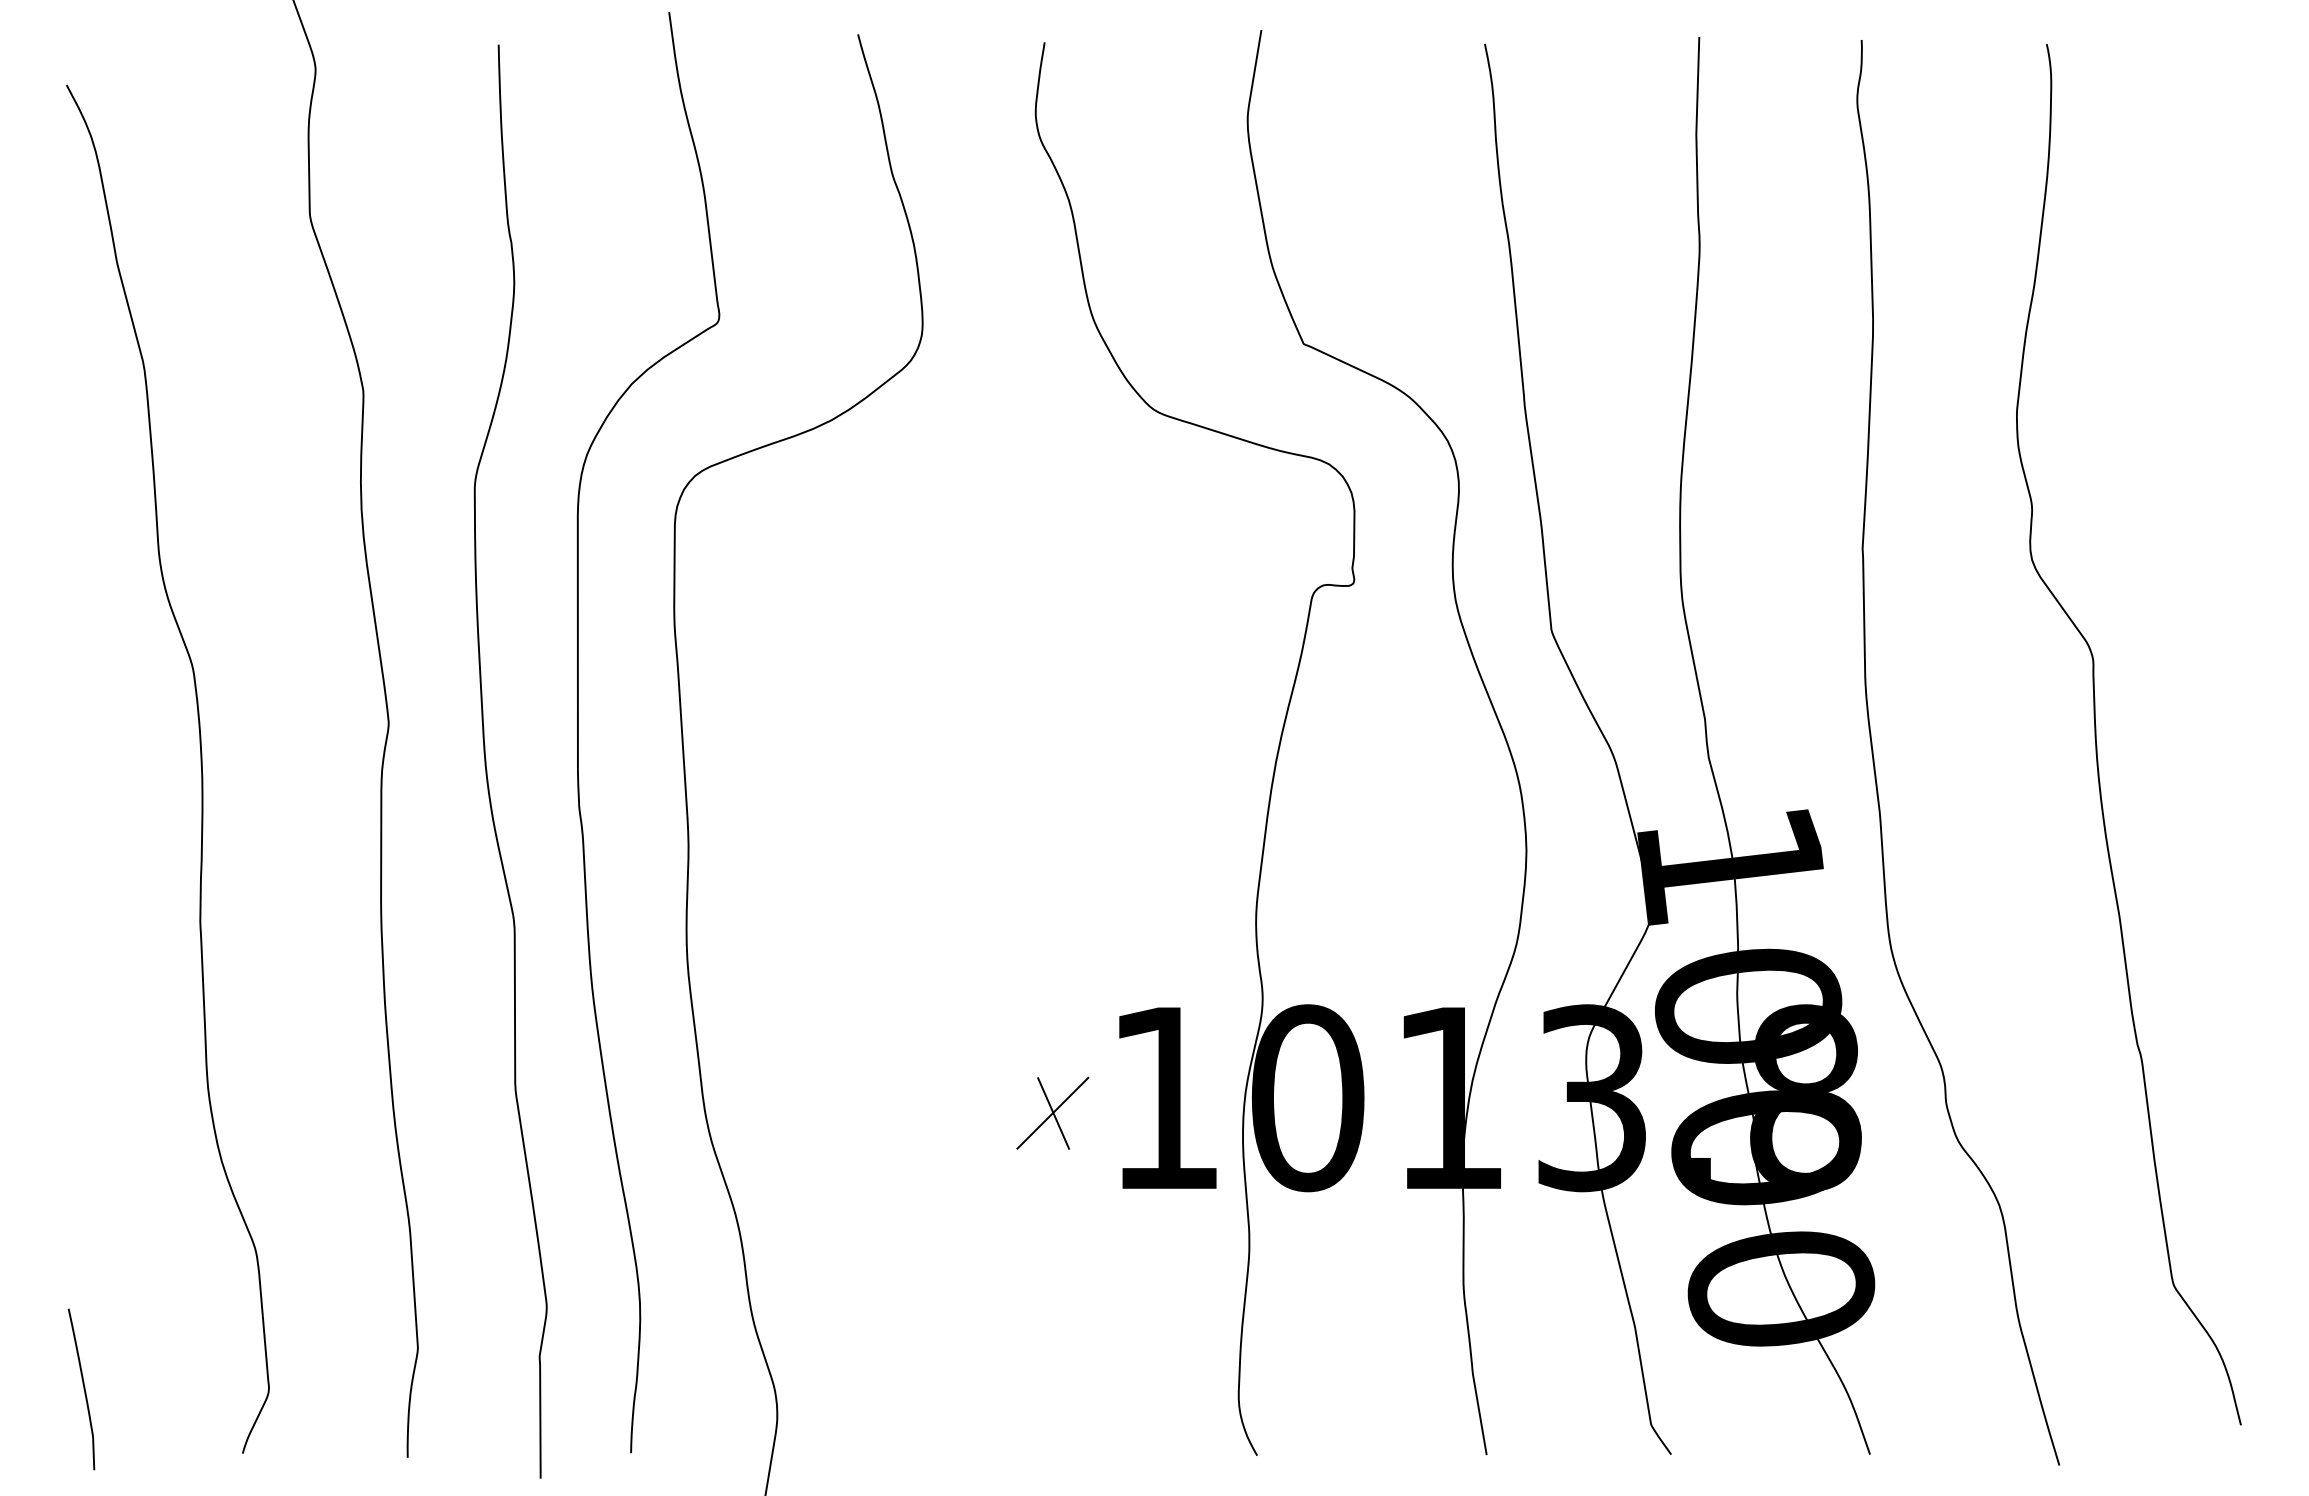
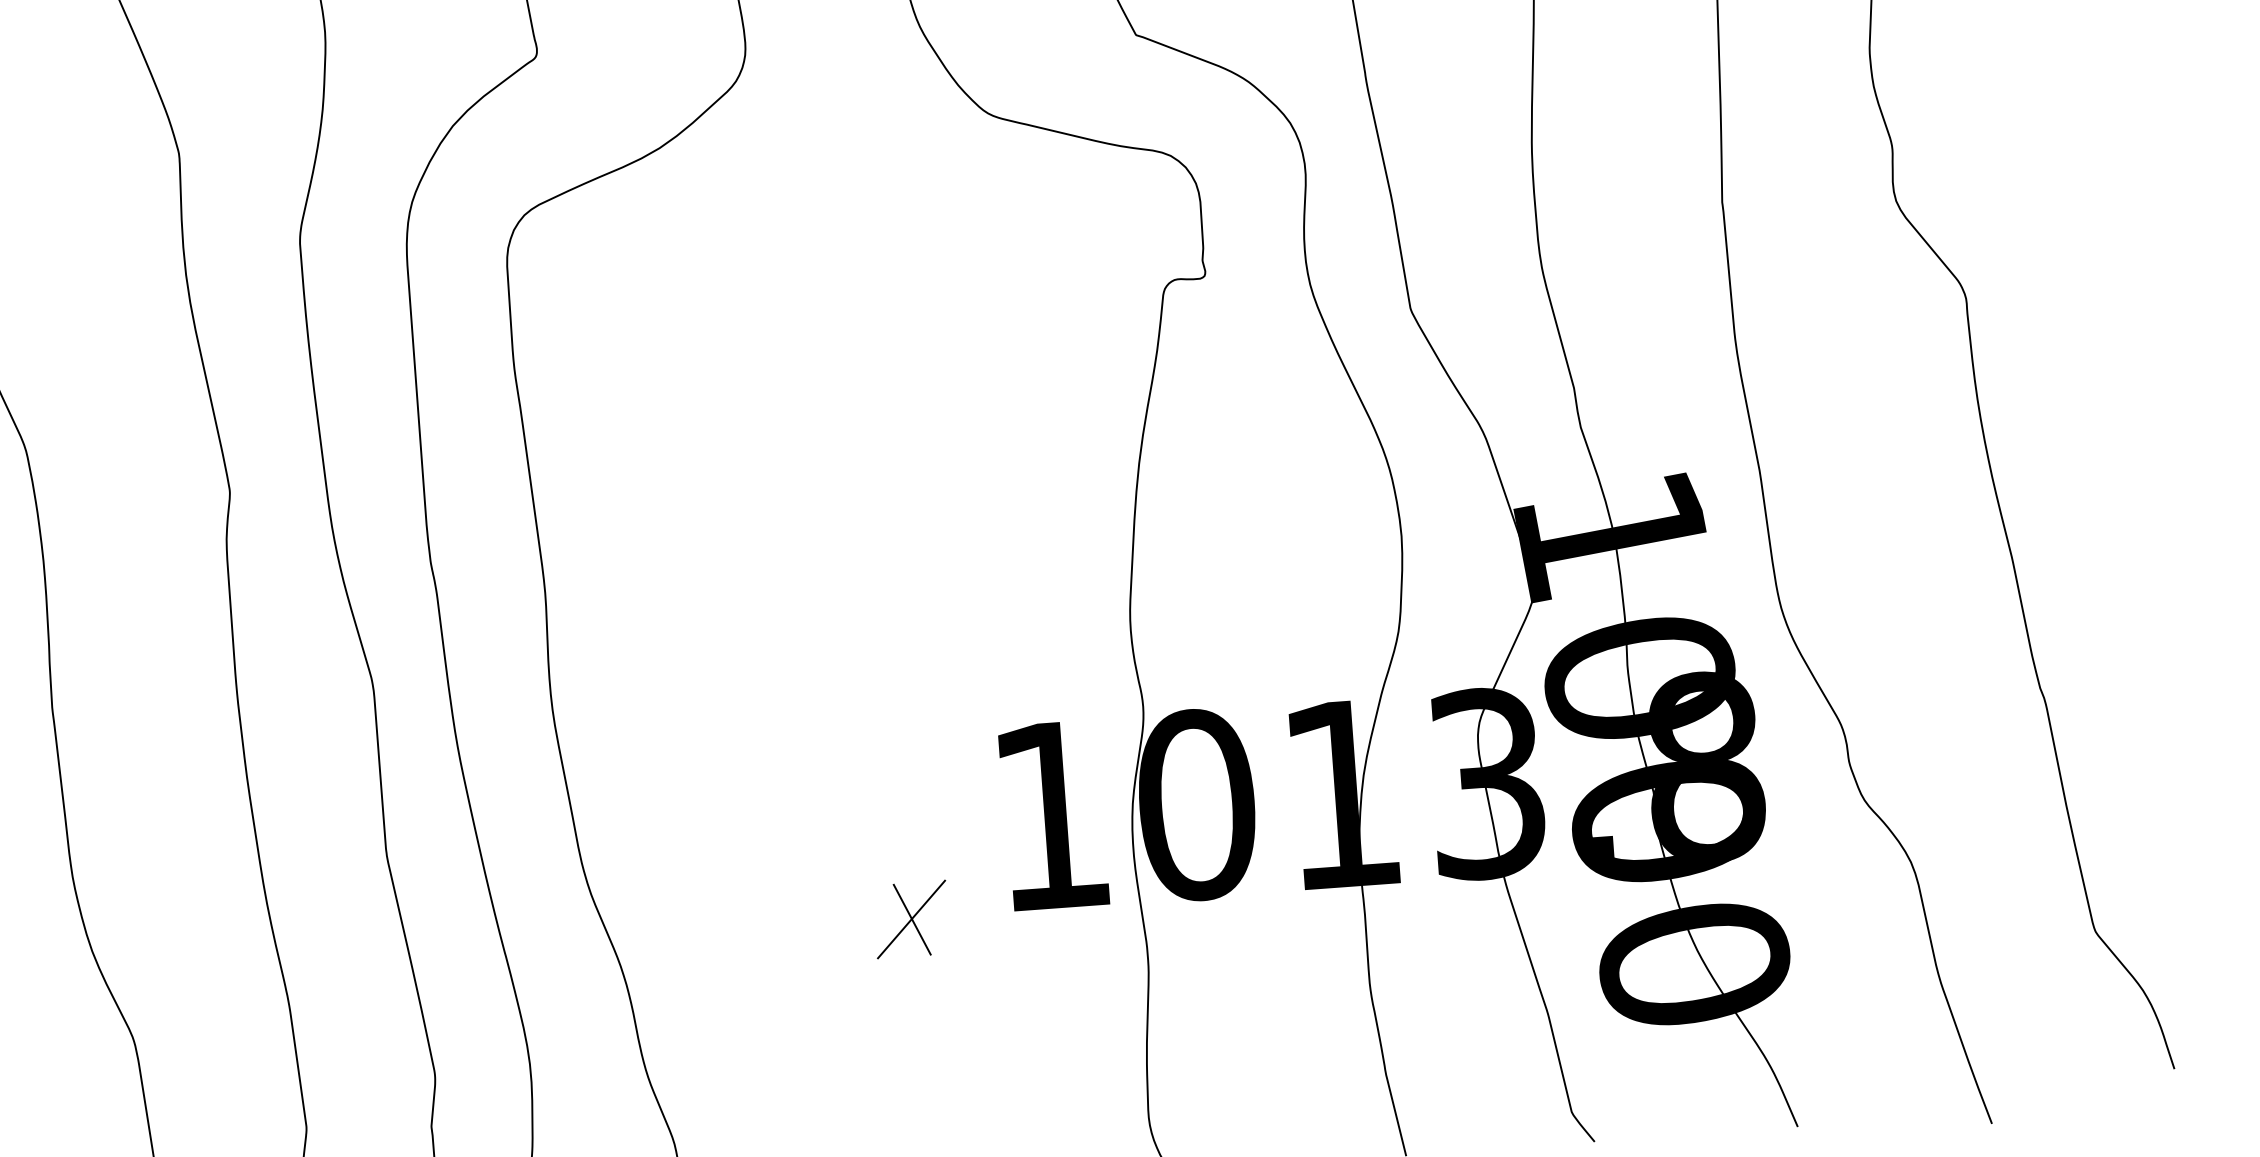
part: (1052, 1112) -> (911, 918), moved

